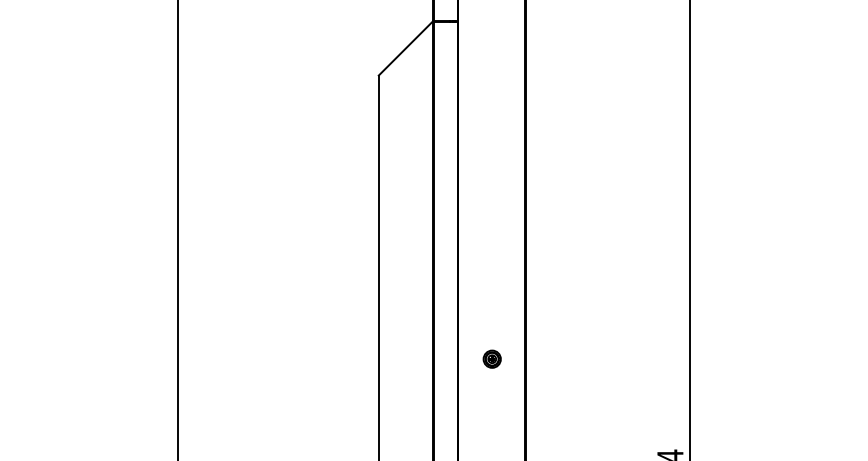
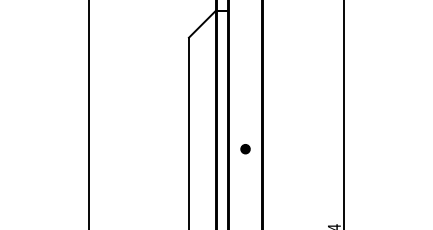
part: (492, 359) -> (245, 149), moved

